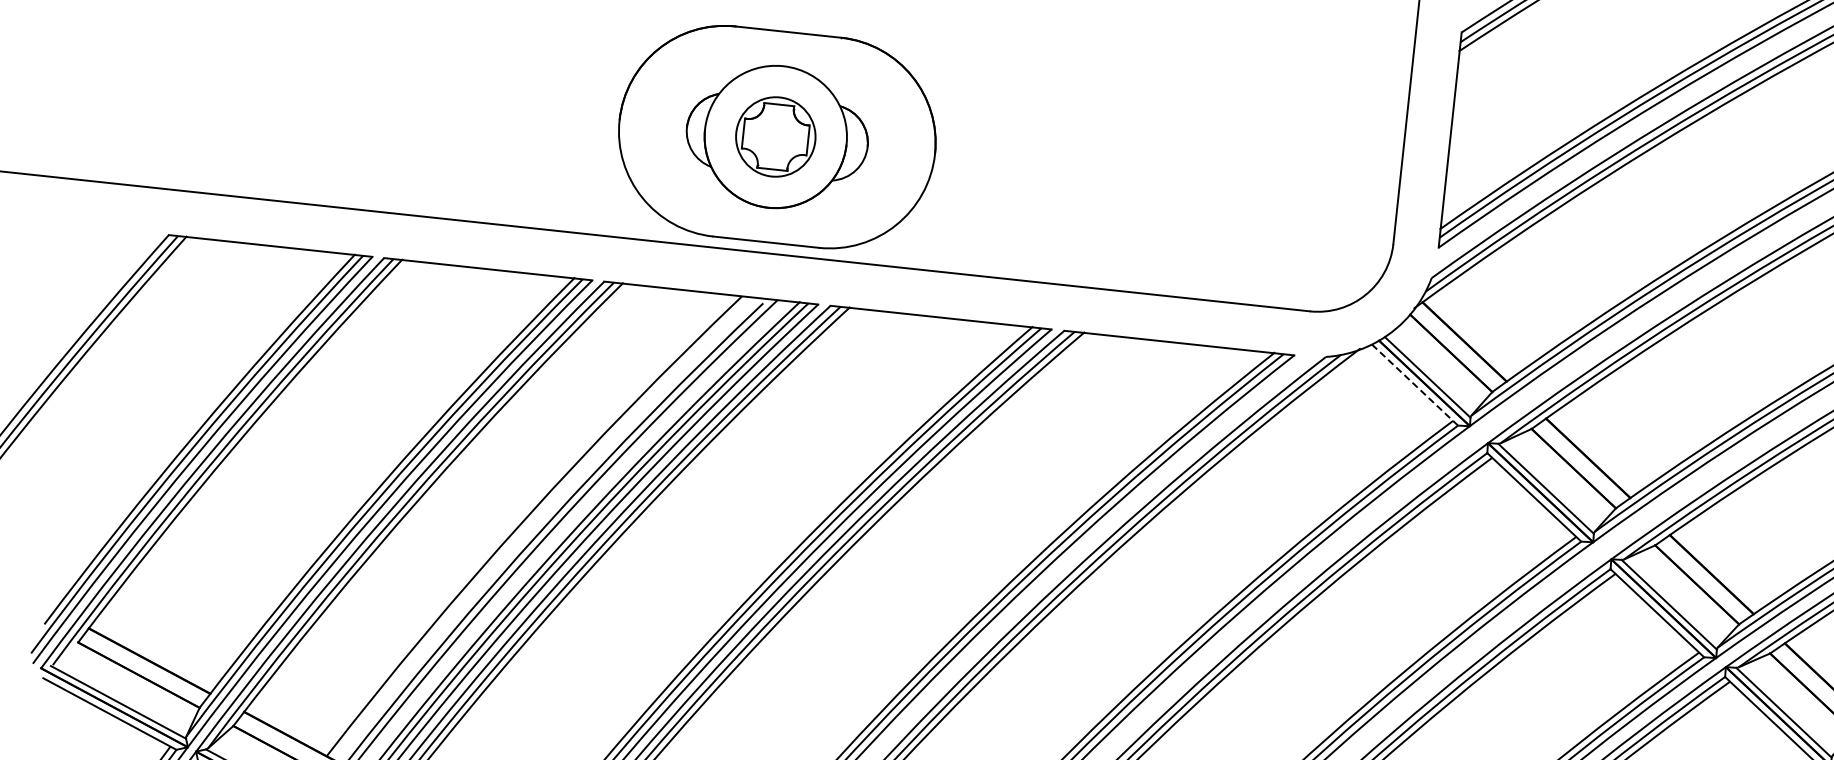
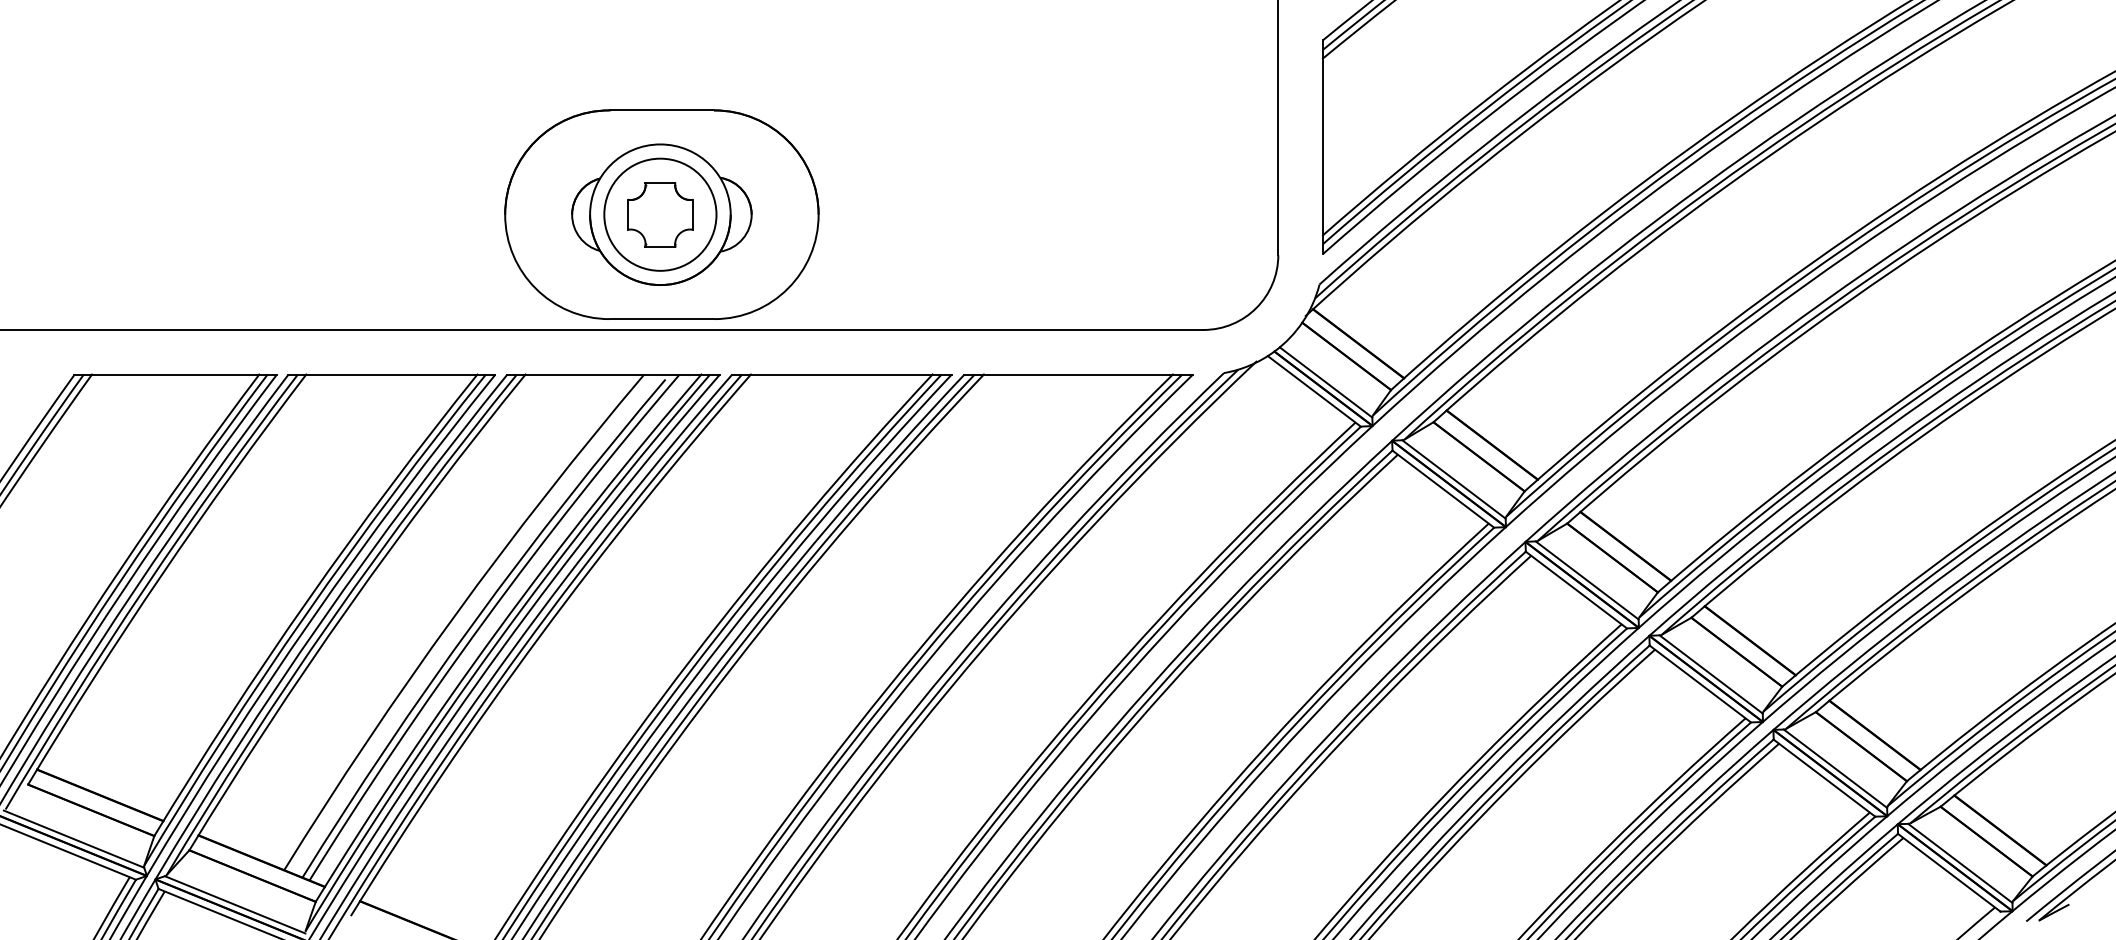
circle: (775, 136) -> (660, 214), size x1.43
line: (1415, 385) -> (1314, 391), dashed -> solid

